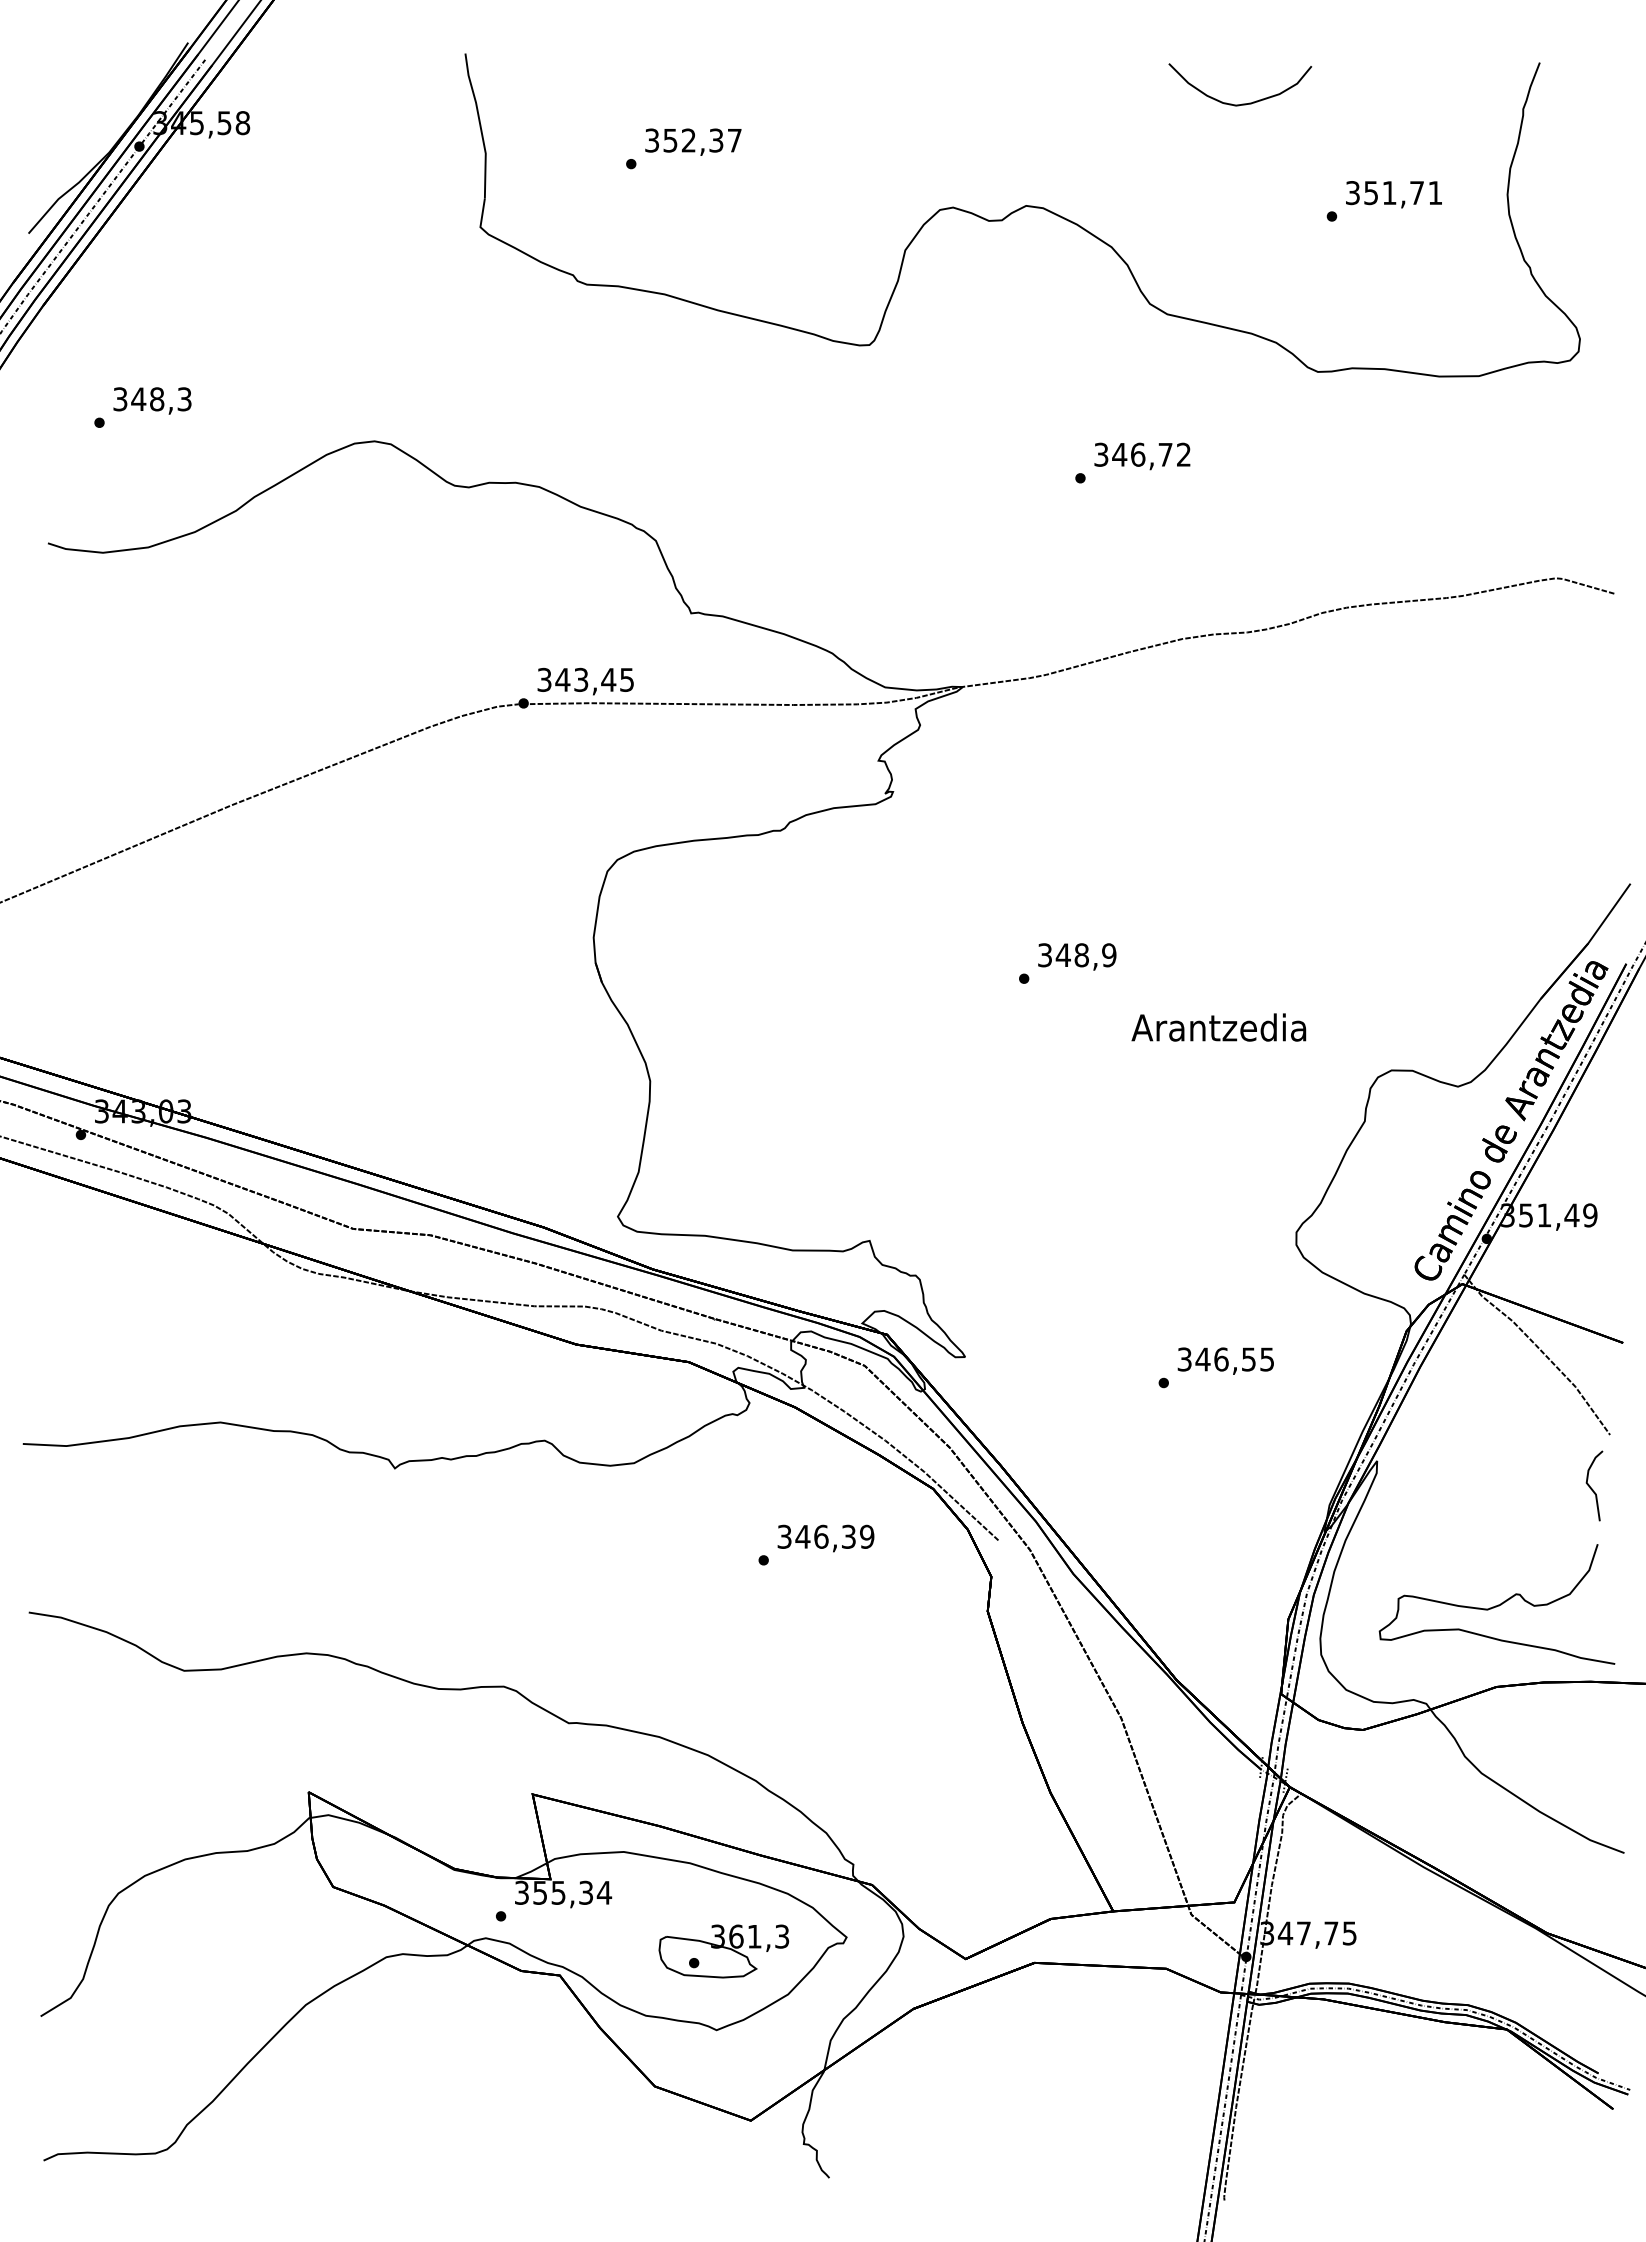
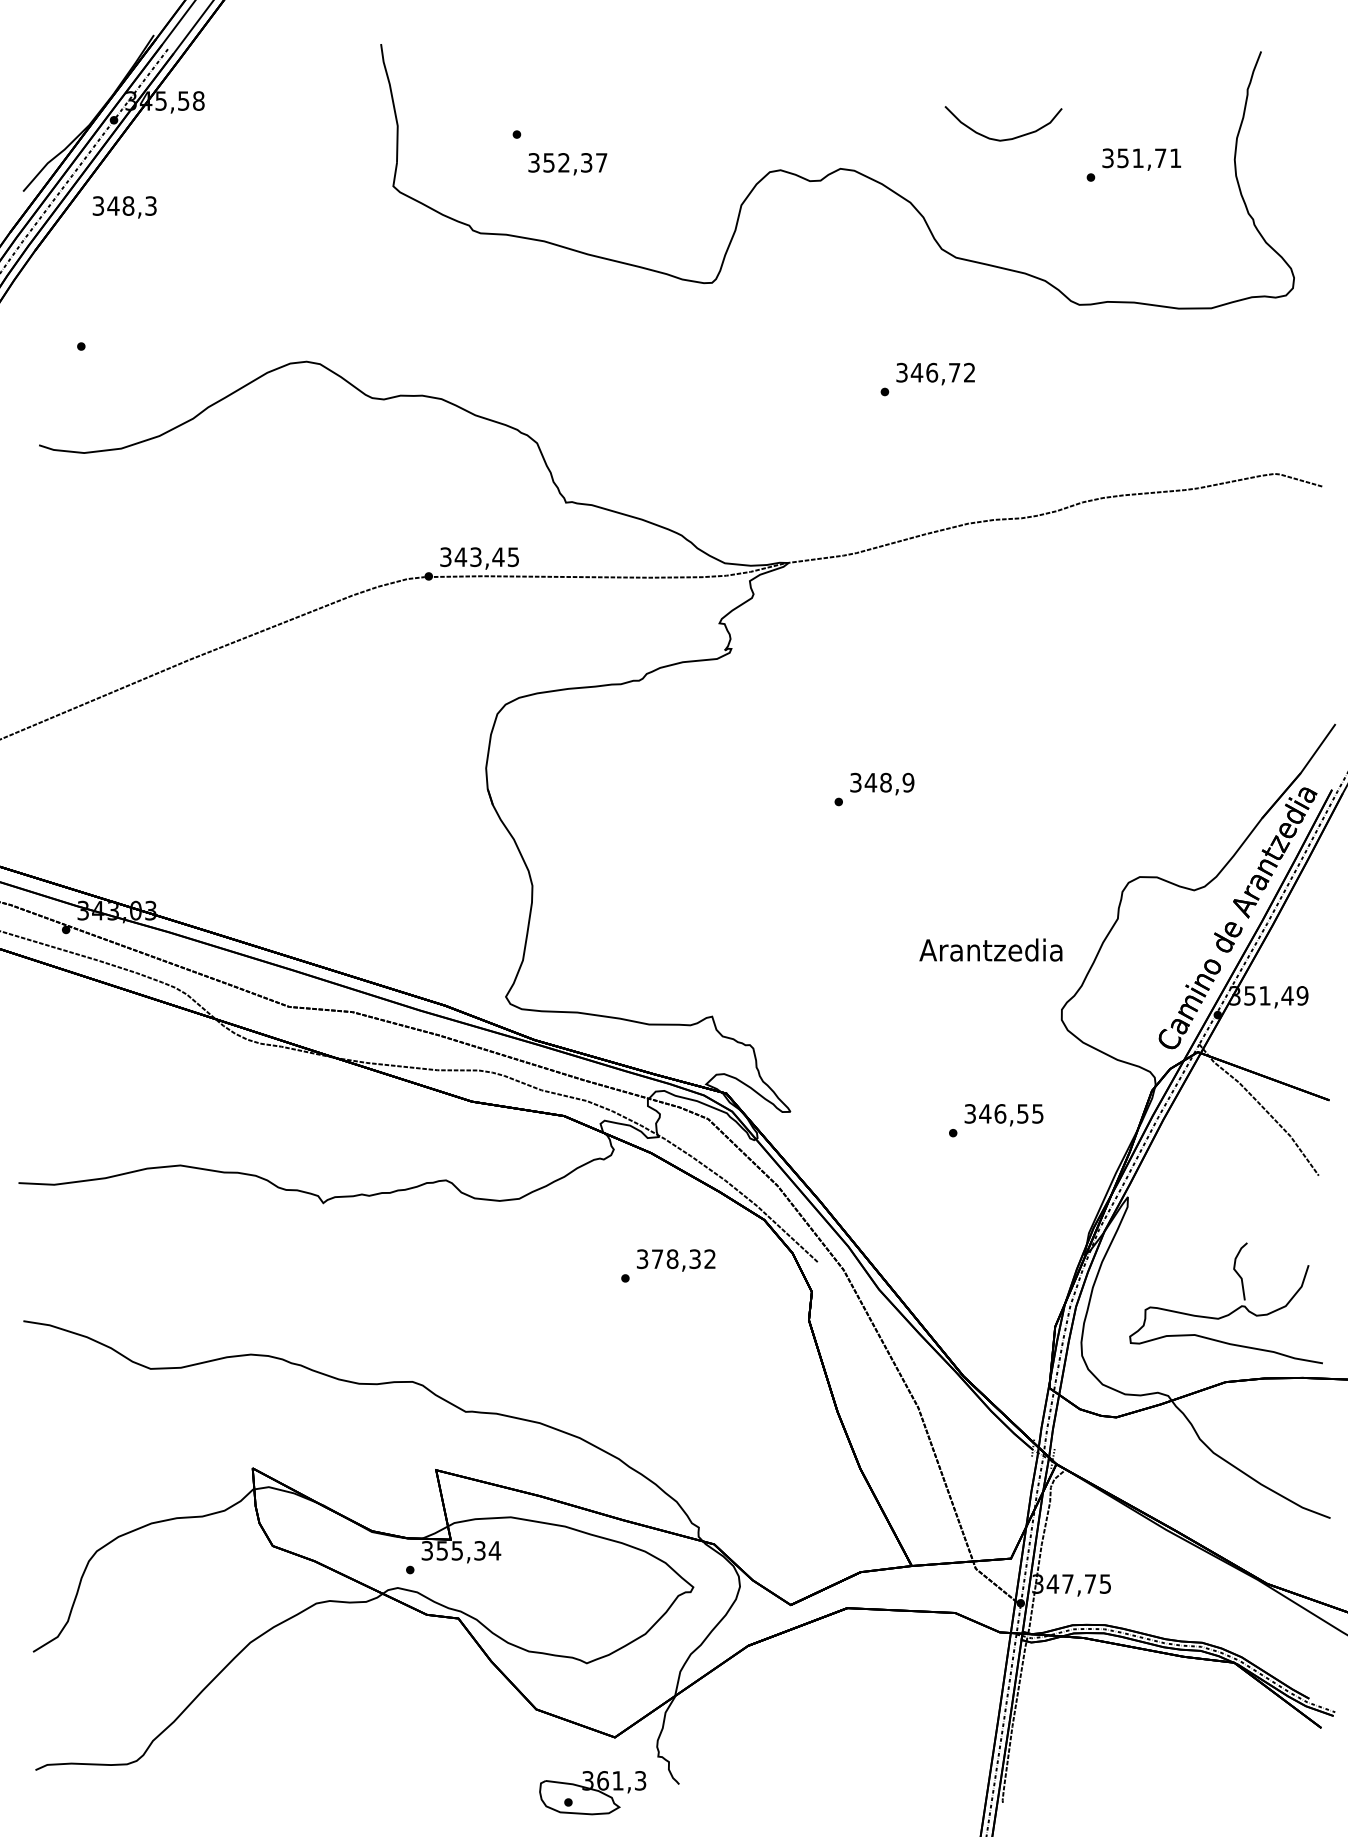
curve: (1242, 103) -> (1005, 139), moved
text: (693, 141) -> (567, 163), moved
text: (152, 400) -> (124, 207), moved
text: (1218, 1027) -> (990, 950), moved
curve: (1591, 1487) -> (1238, 1272), moved
text: (834, 1536) -> (683, 1258), 346,39 -> 378,32
part: (723, 1951) -> (592, 1792), moved

